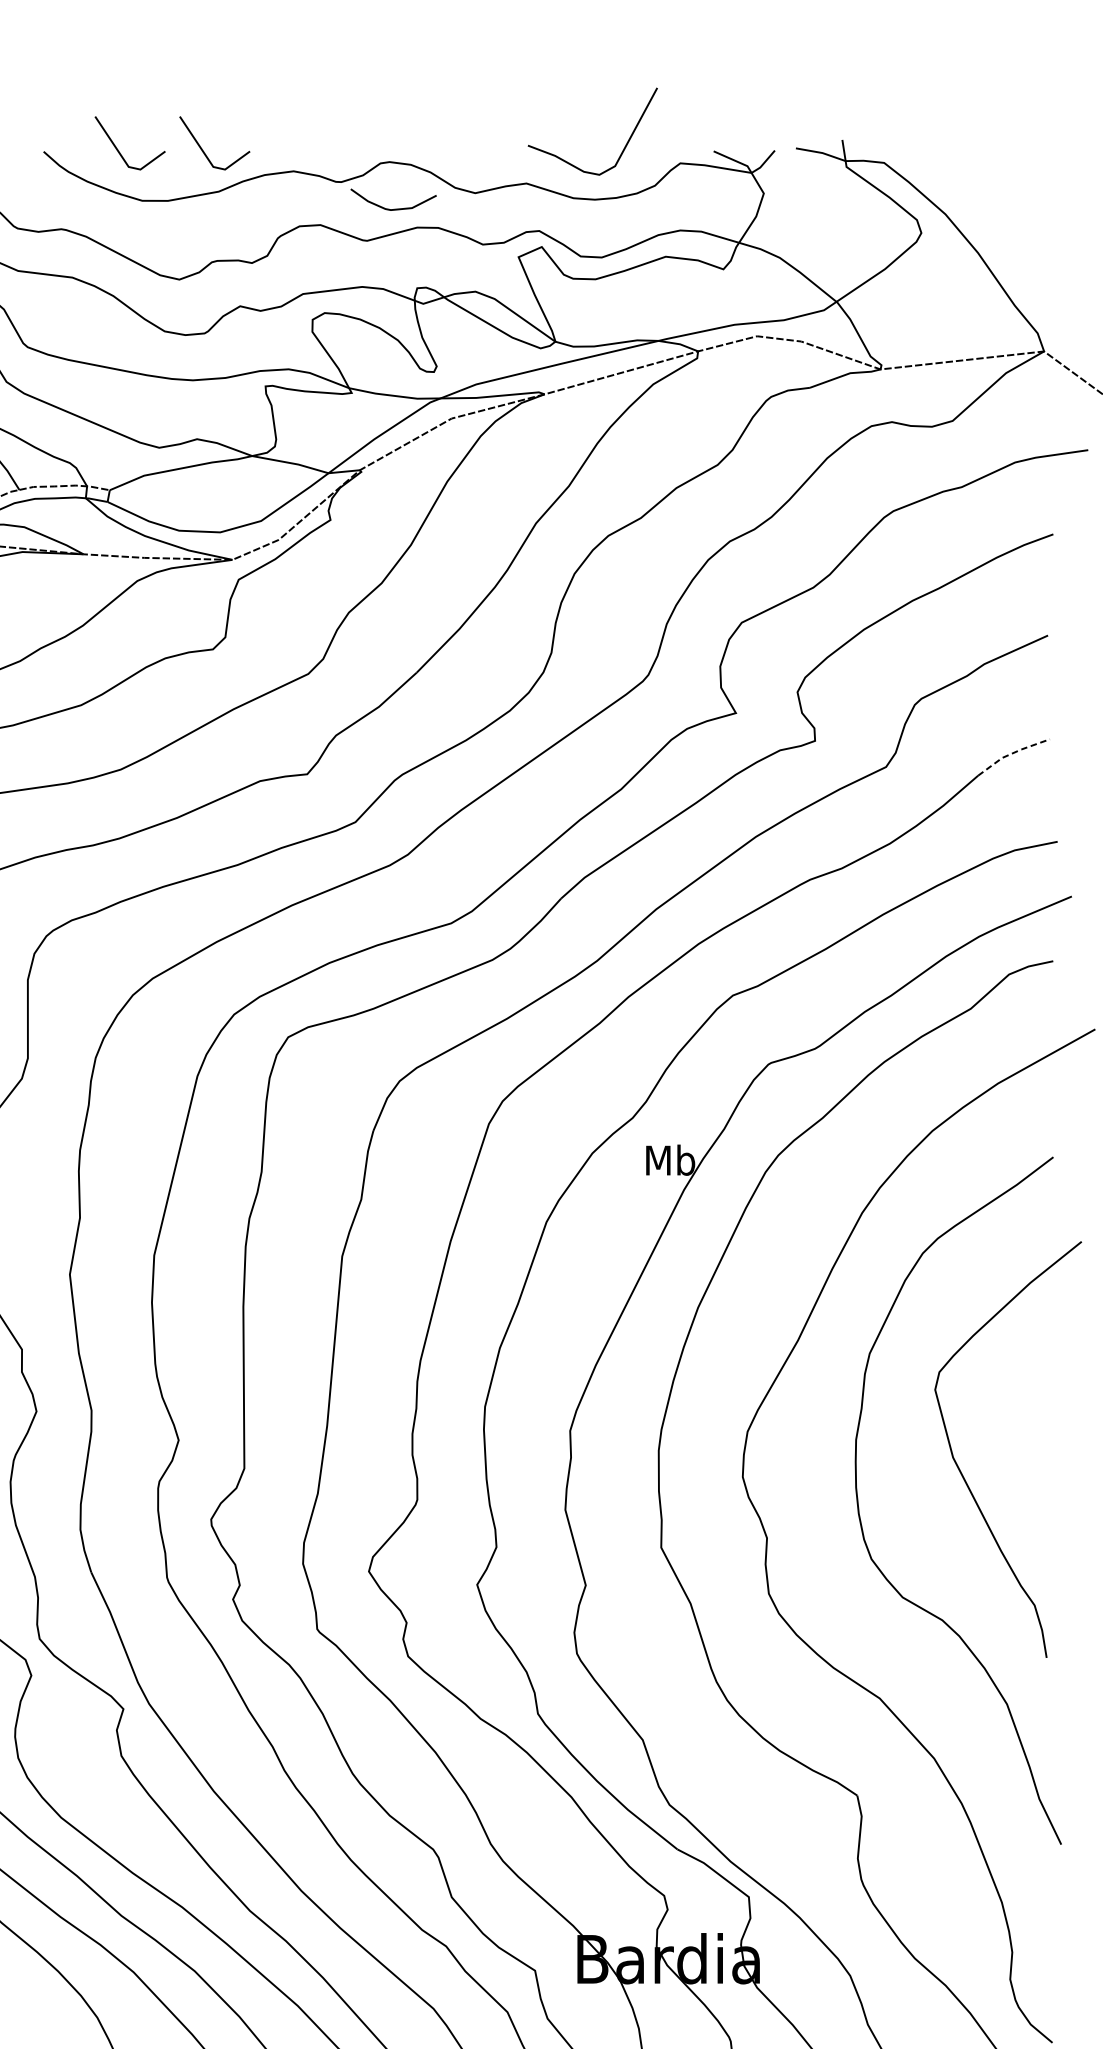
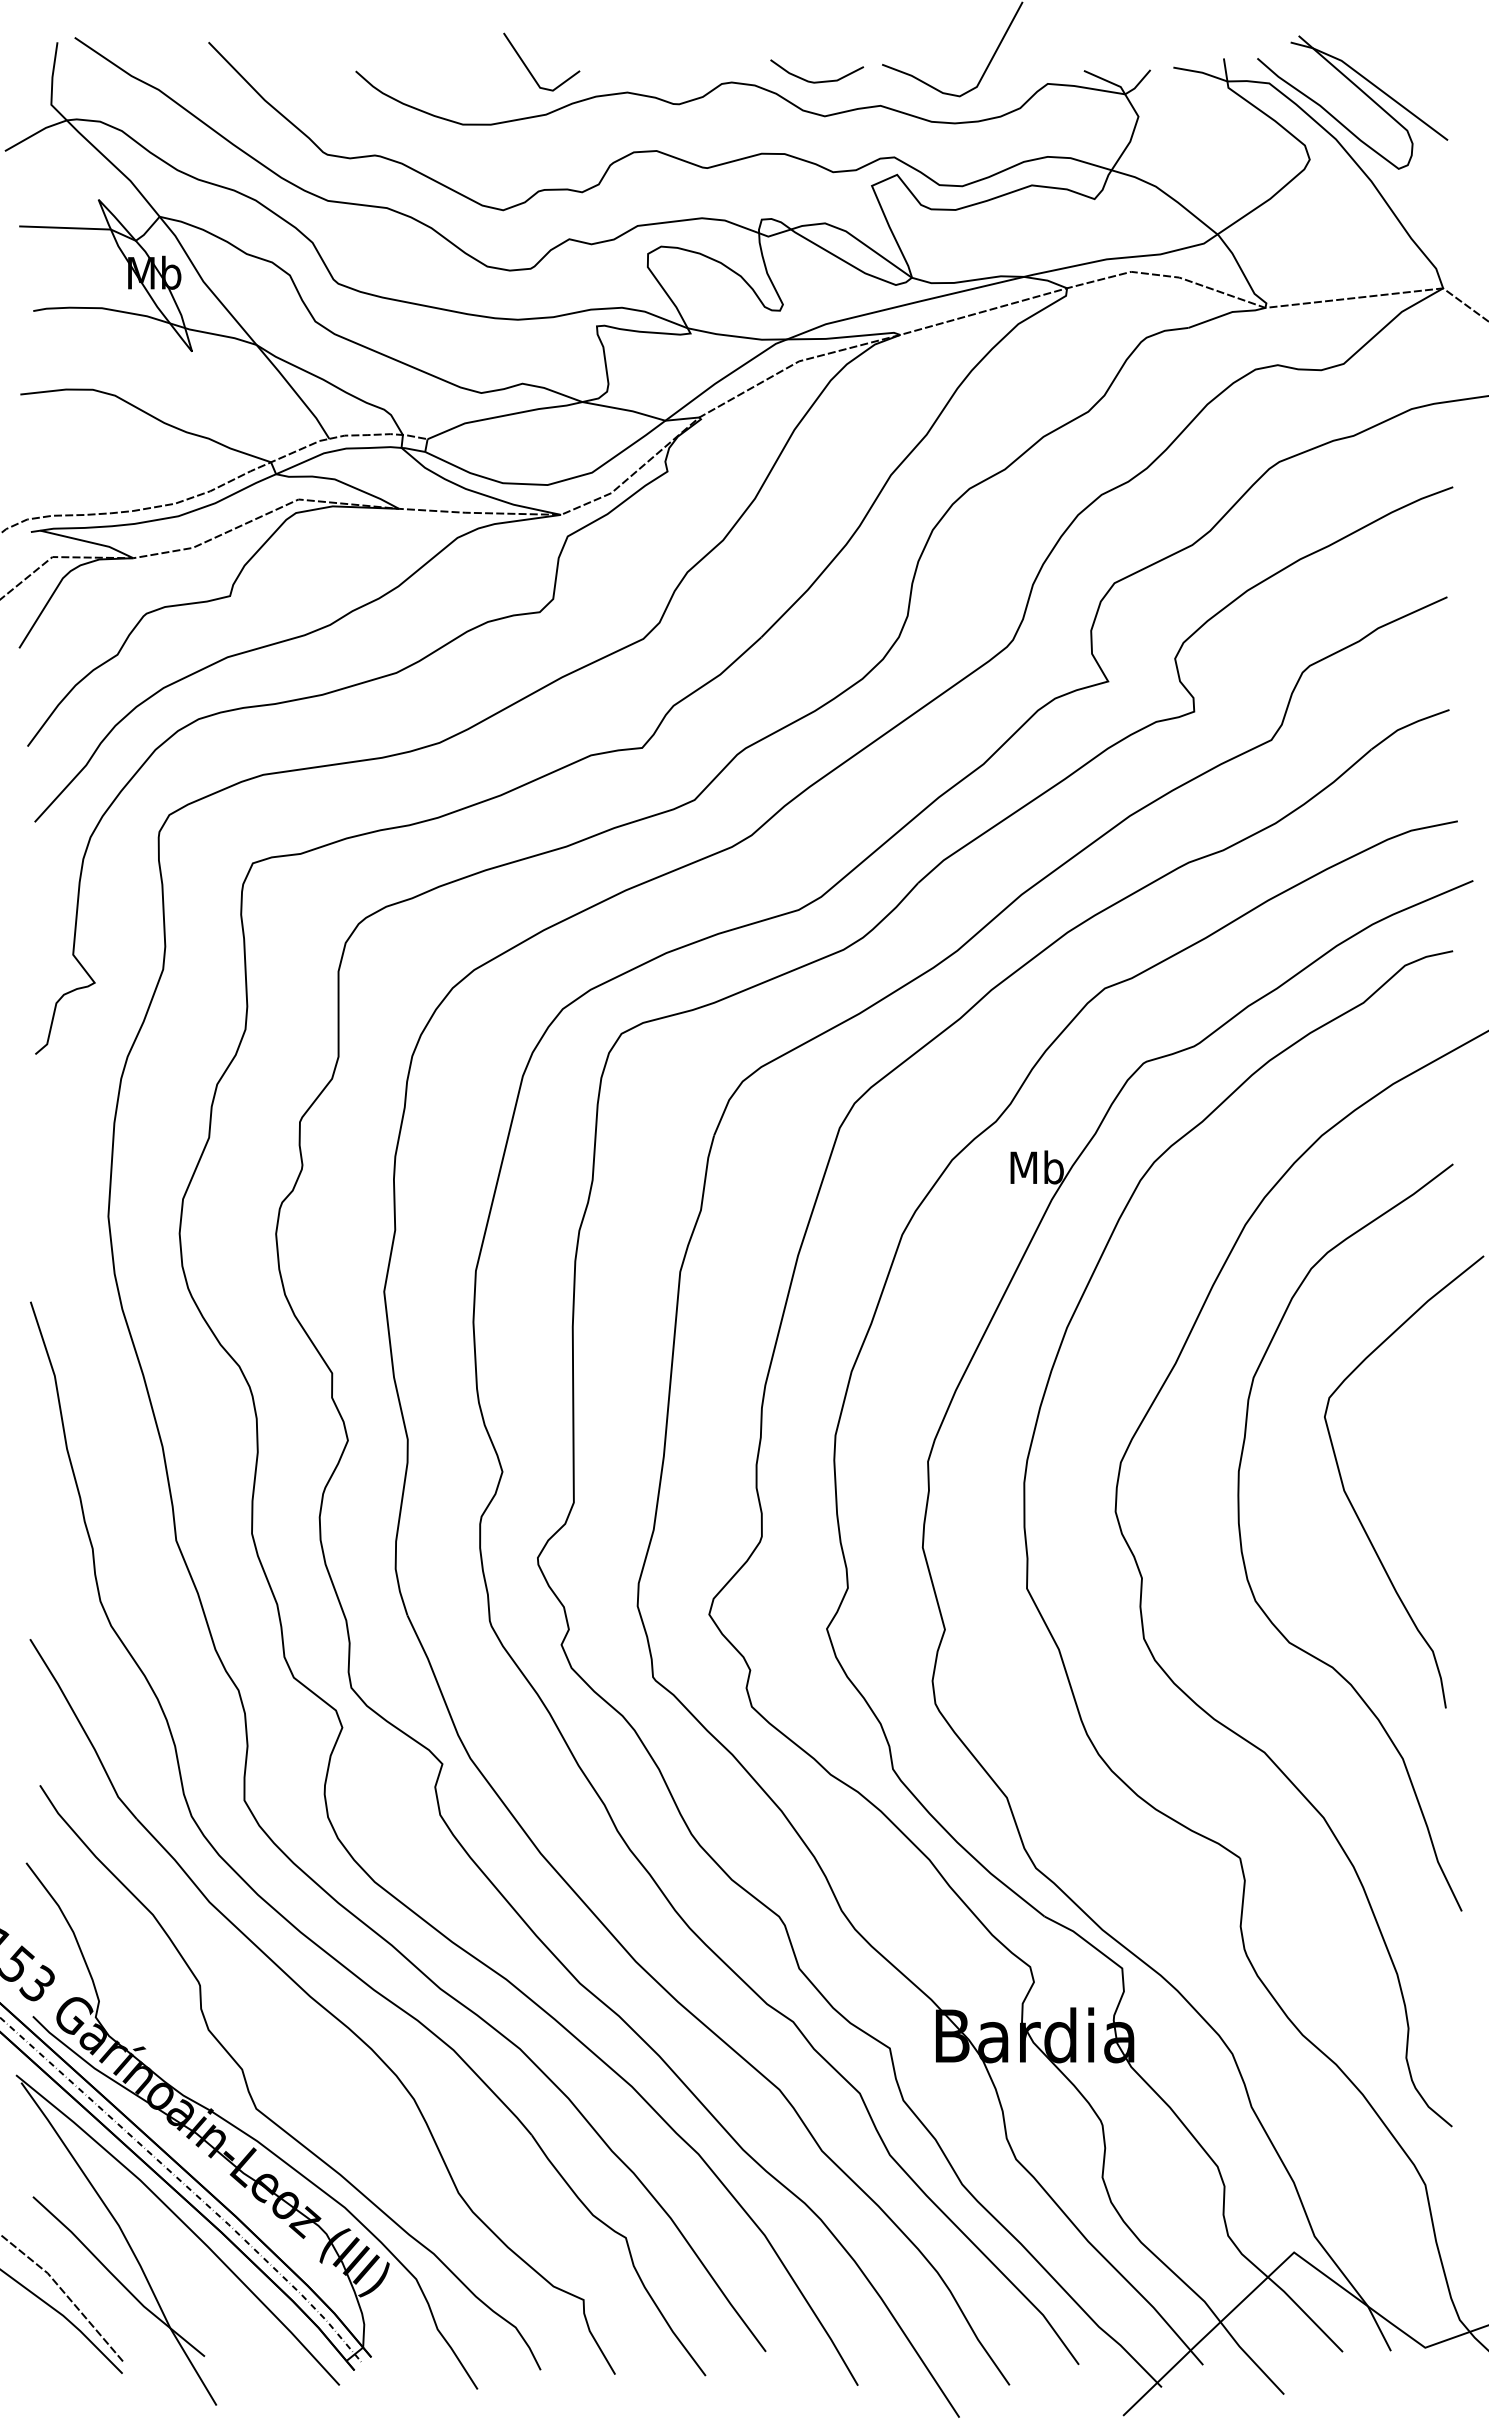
line: (118, 150) -> (437, 69), removed
part: (969, 171) -> (1362, 92), added
curve: (393, 208) -> (817, 81), moved
line: (1012, 753) -> (1408, 725), dashed -> solid

